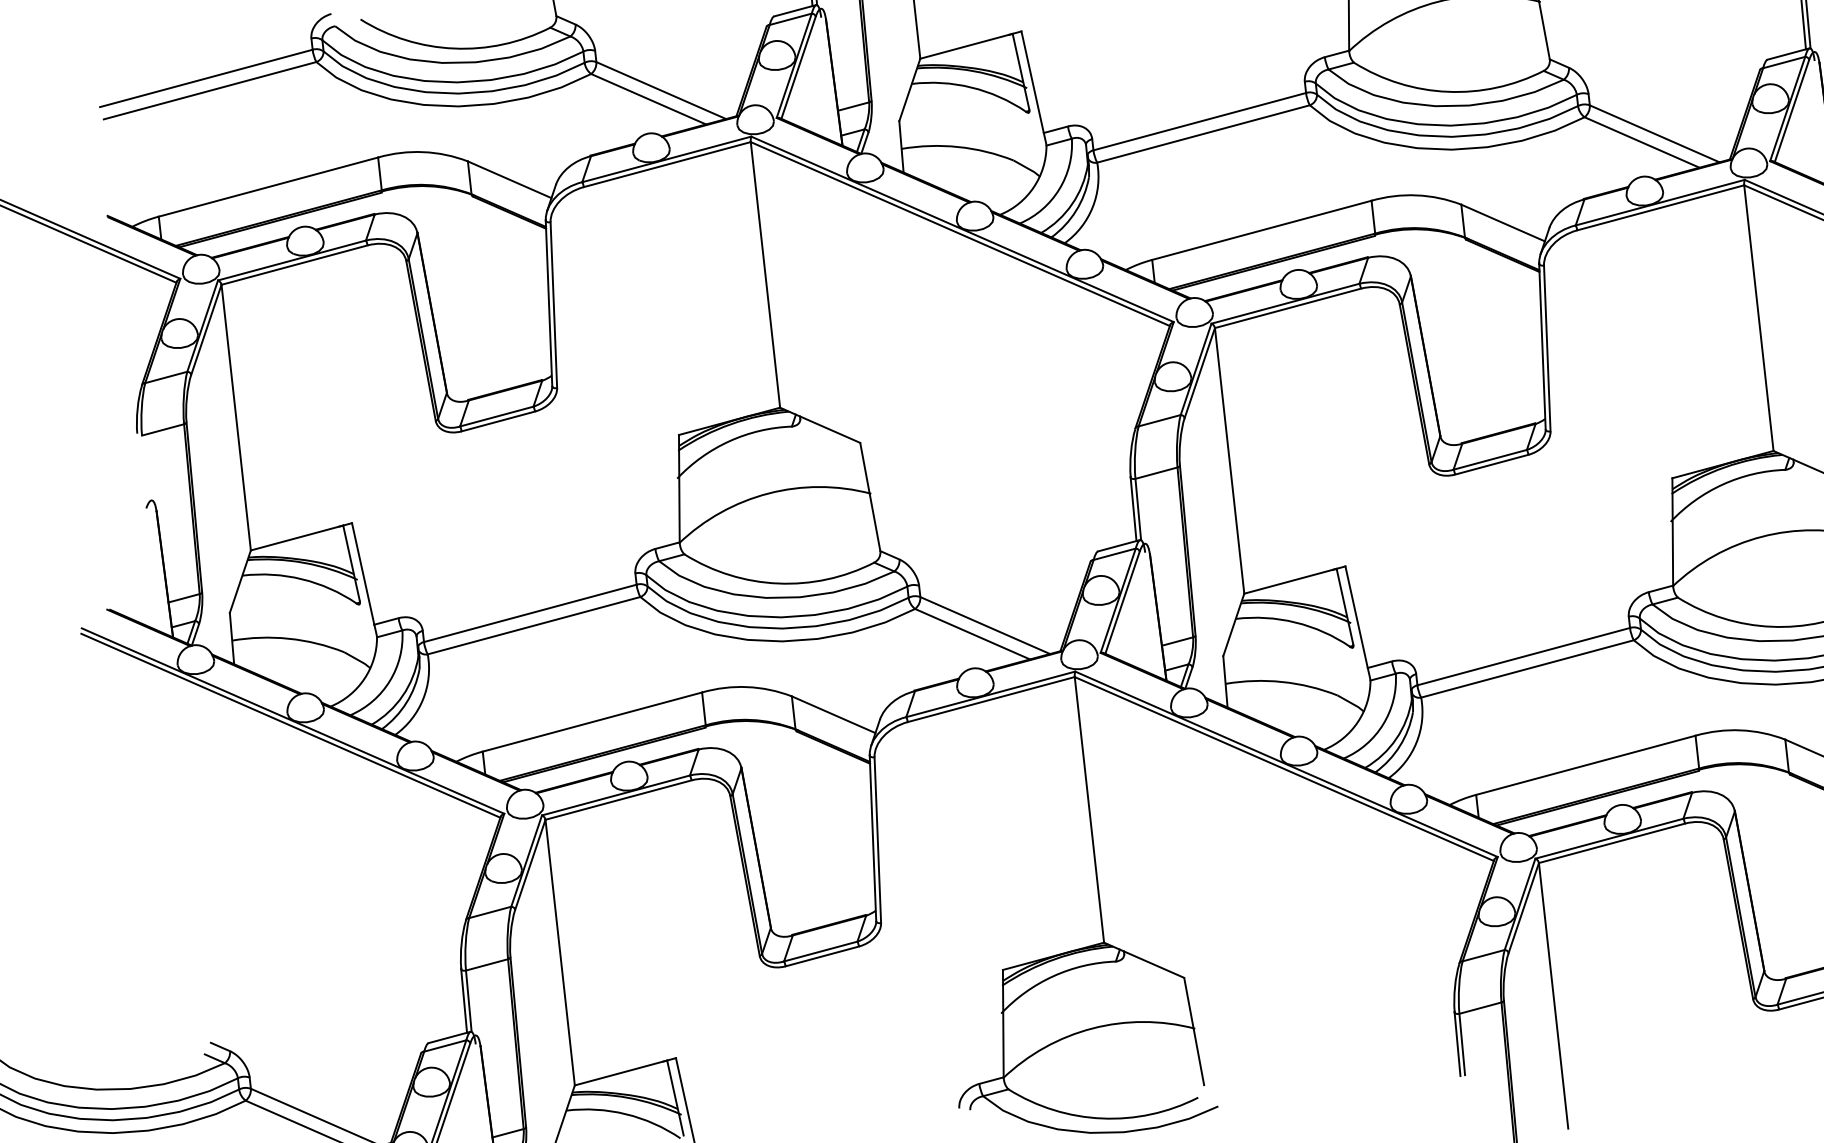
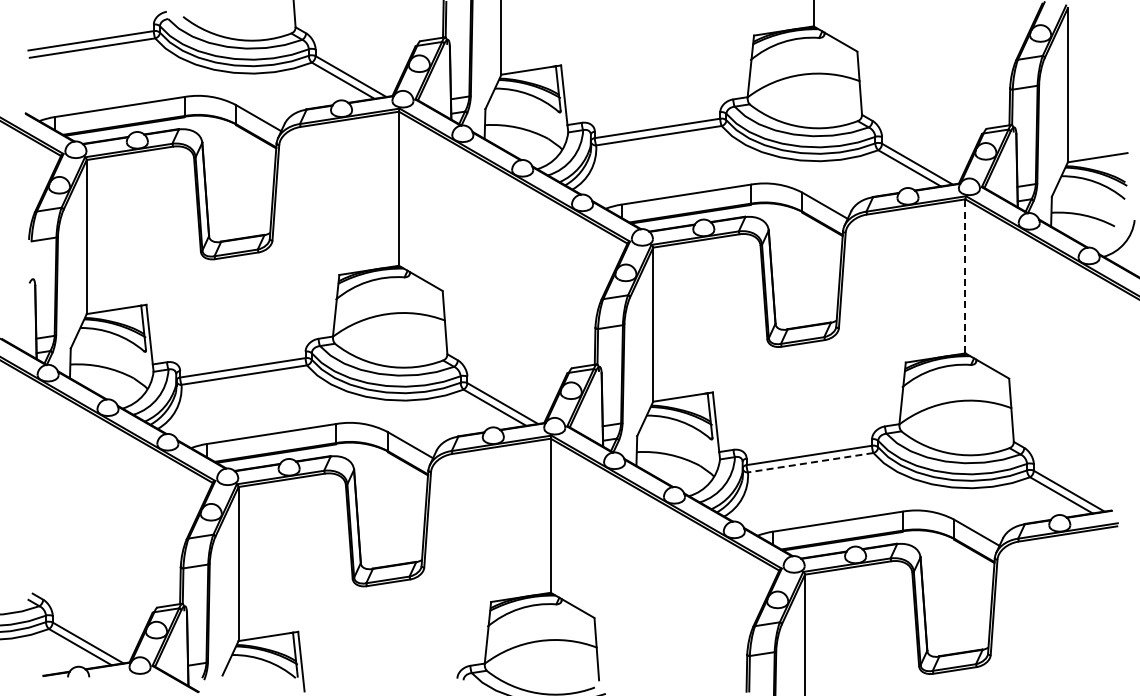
line: (1758, 316) -> (965, 275), solid -> dashed
line: (1527, 668) -> (810, 462), solid -> dashed

